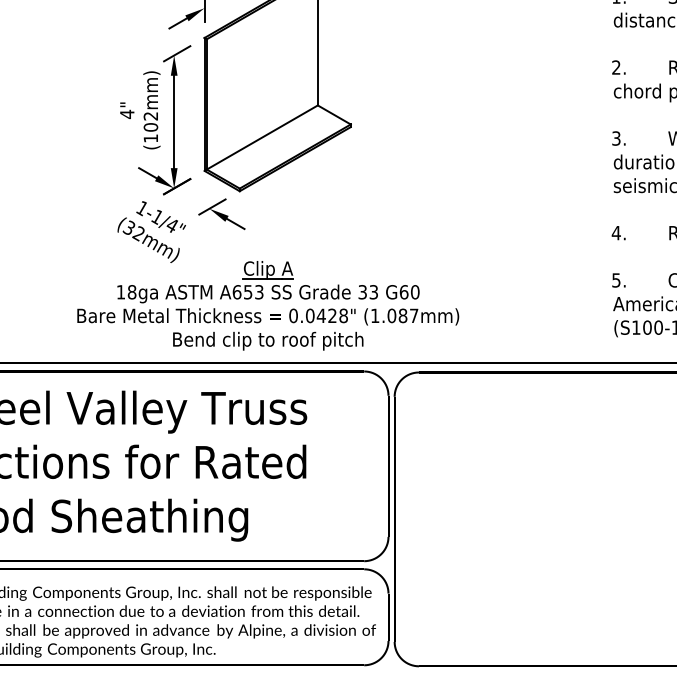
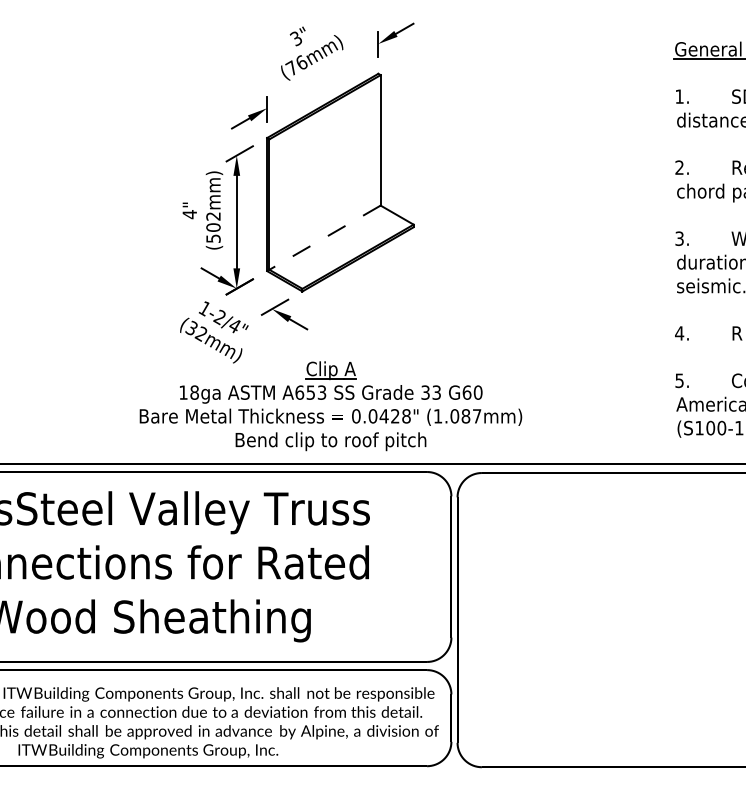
line: (261, 137) -> (324, 237), solid -> dashed
text: (150, 138) -> (213, 238), (102mm) -> (502mm)
text: (156, 216) -> (219, 316), 1-1/4" -> 1-2/4"

